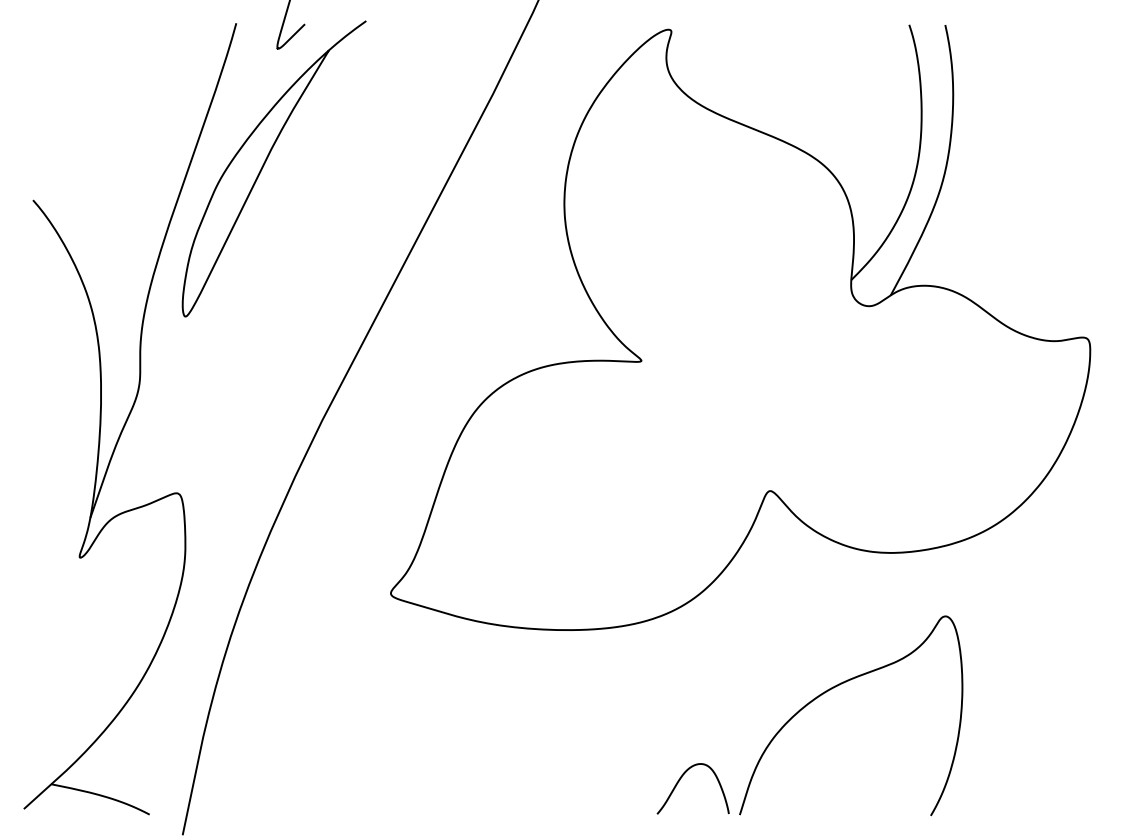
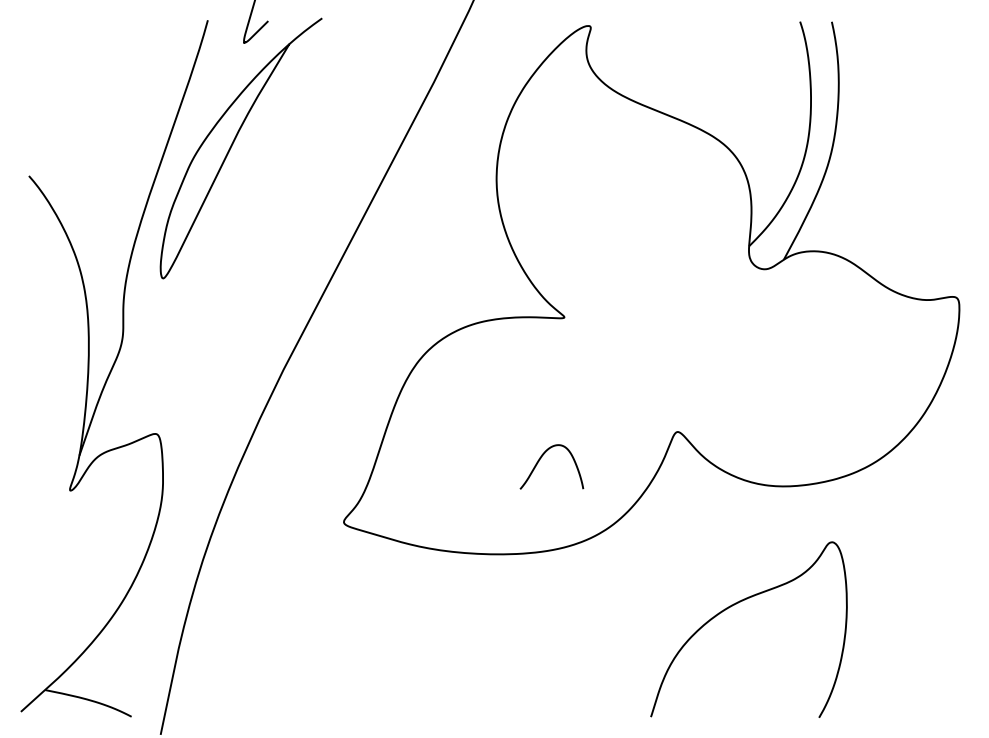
curve: (680, 780) -> (540, 459), moved

